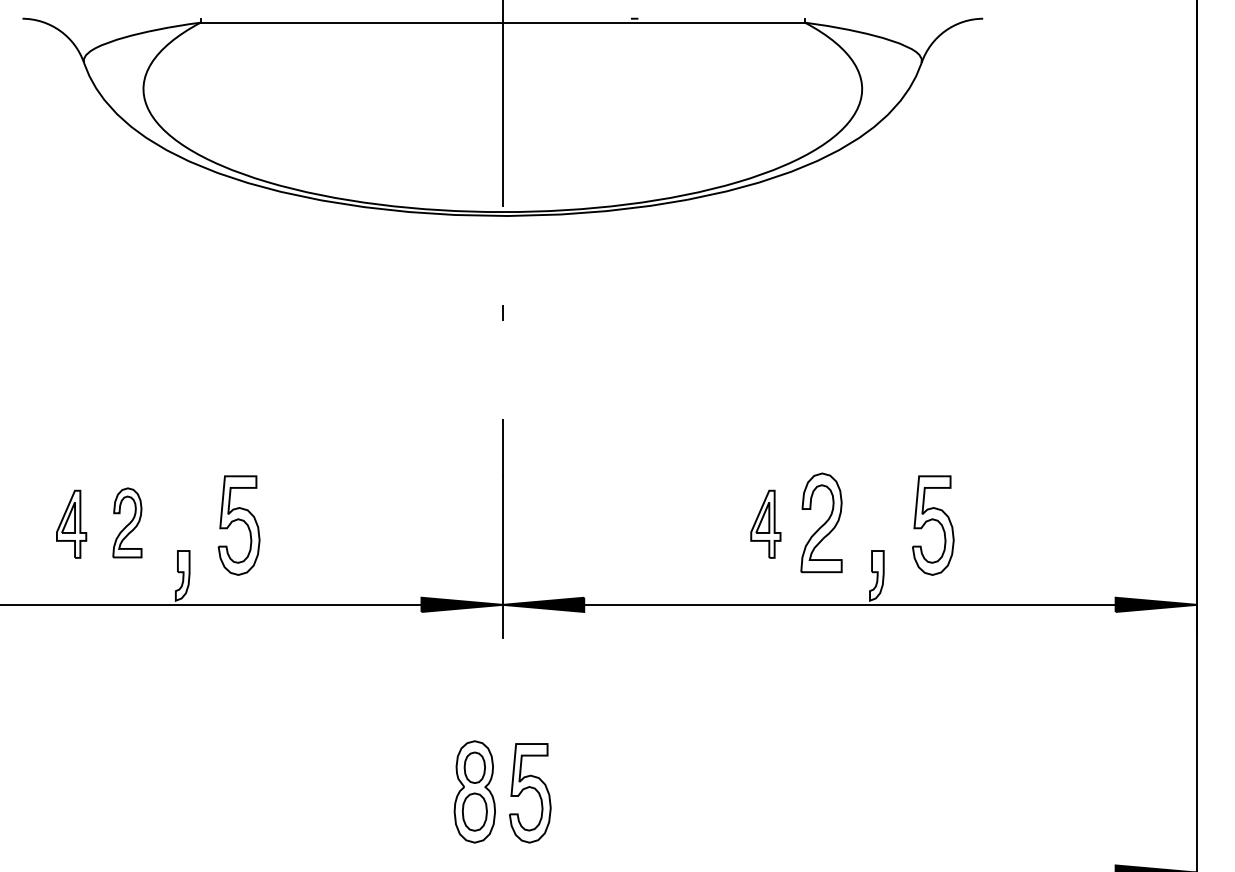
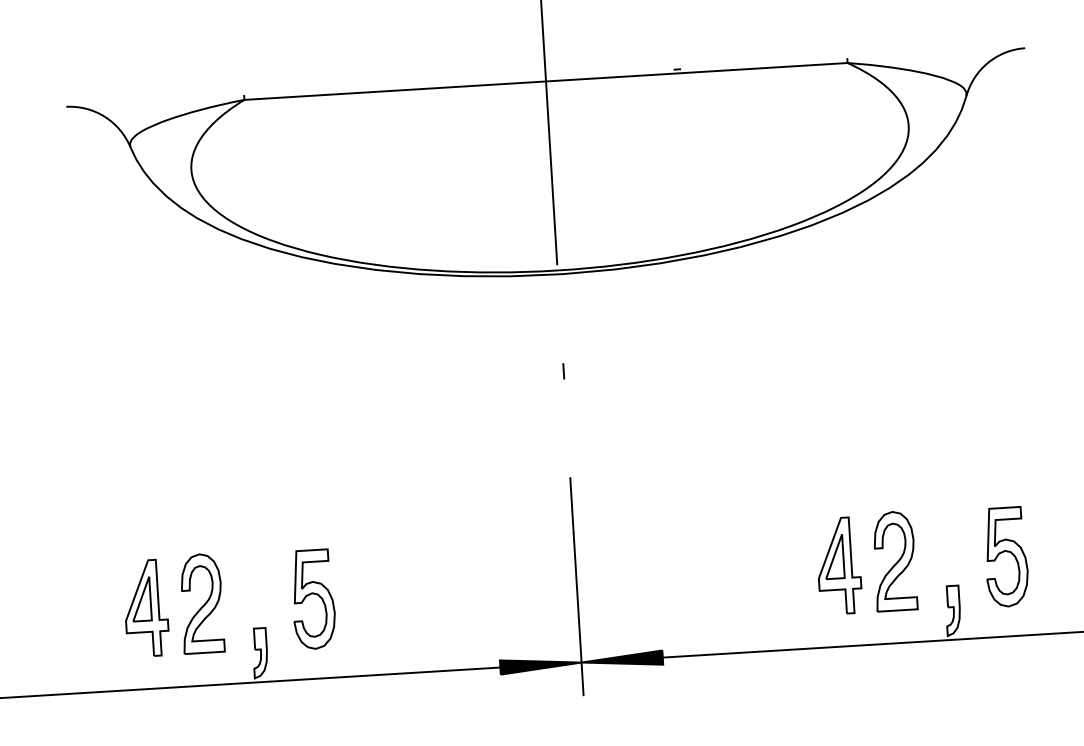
part: (127, 522) -> (201, 603), size x1.43
part: (71, 524) -> (146, 608), size x1.43
part: (765, 524) -> (838, 566), size x1.43

